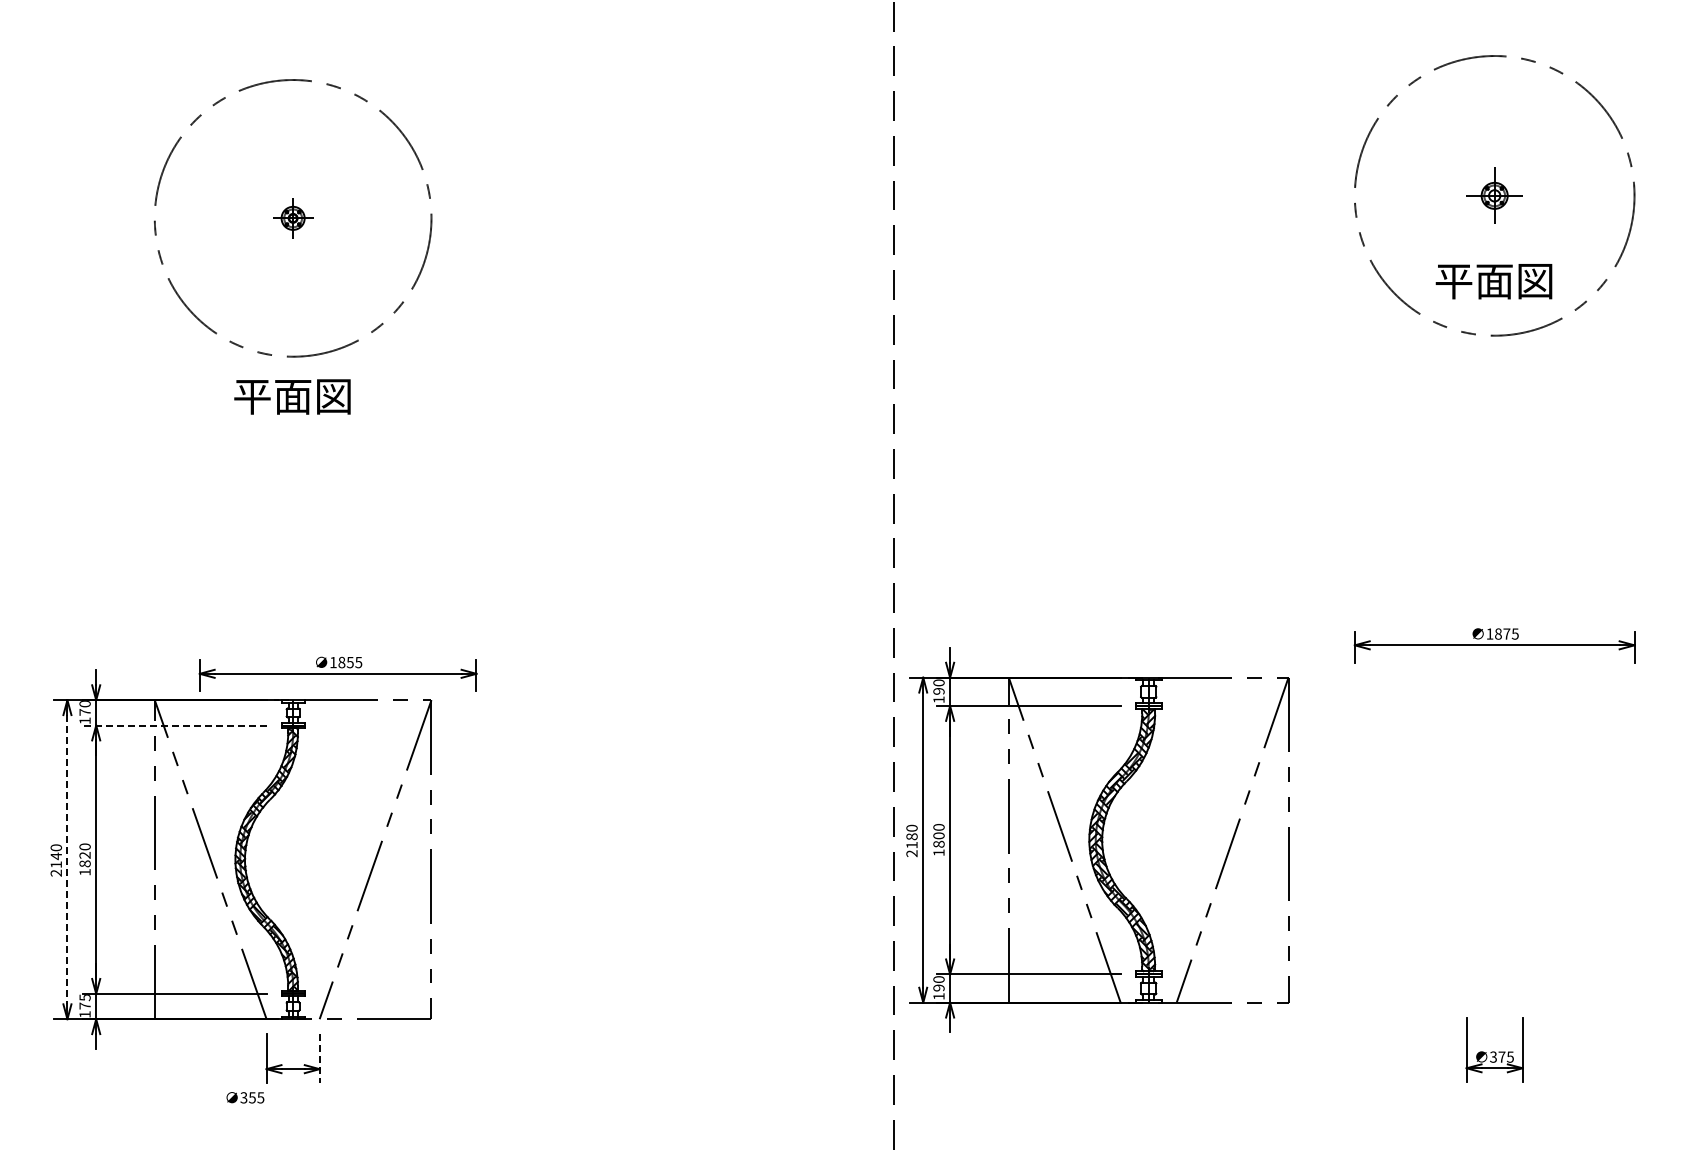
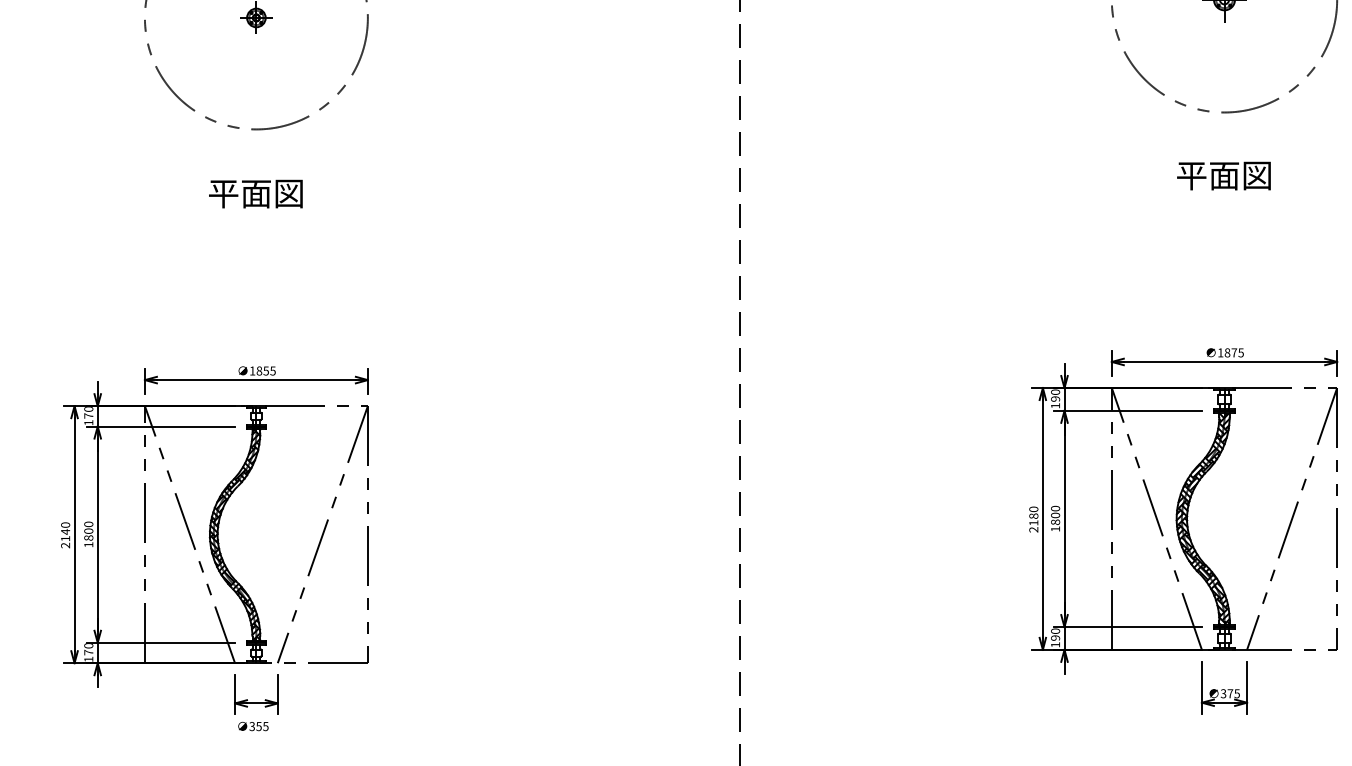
text: (1493, 281) -> (1223, 175), moved
text: (292, 396) -> (255, 193), moved
part: (337, 673) -> (255, 379), moved
line: (174, 725) -> (160, 426), dashed -> solid
part: (1097, 839) -> (1183, 518), moved
text: (84, 855) -> (88, 531), 1820 -> 1800
line: (67, 859) -> (74, 534), dashed -> solid
text: (84, 997) -> (88, 645), 175 -> 170
line: (319, 1058) -> (277, 694), dashed -> solid
text: (245, 1097) -> (253, 726), moved

